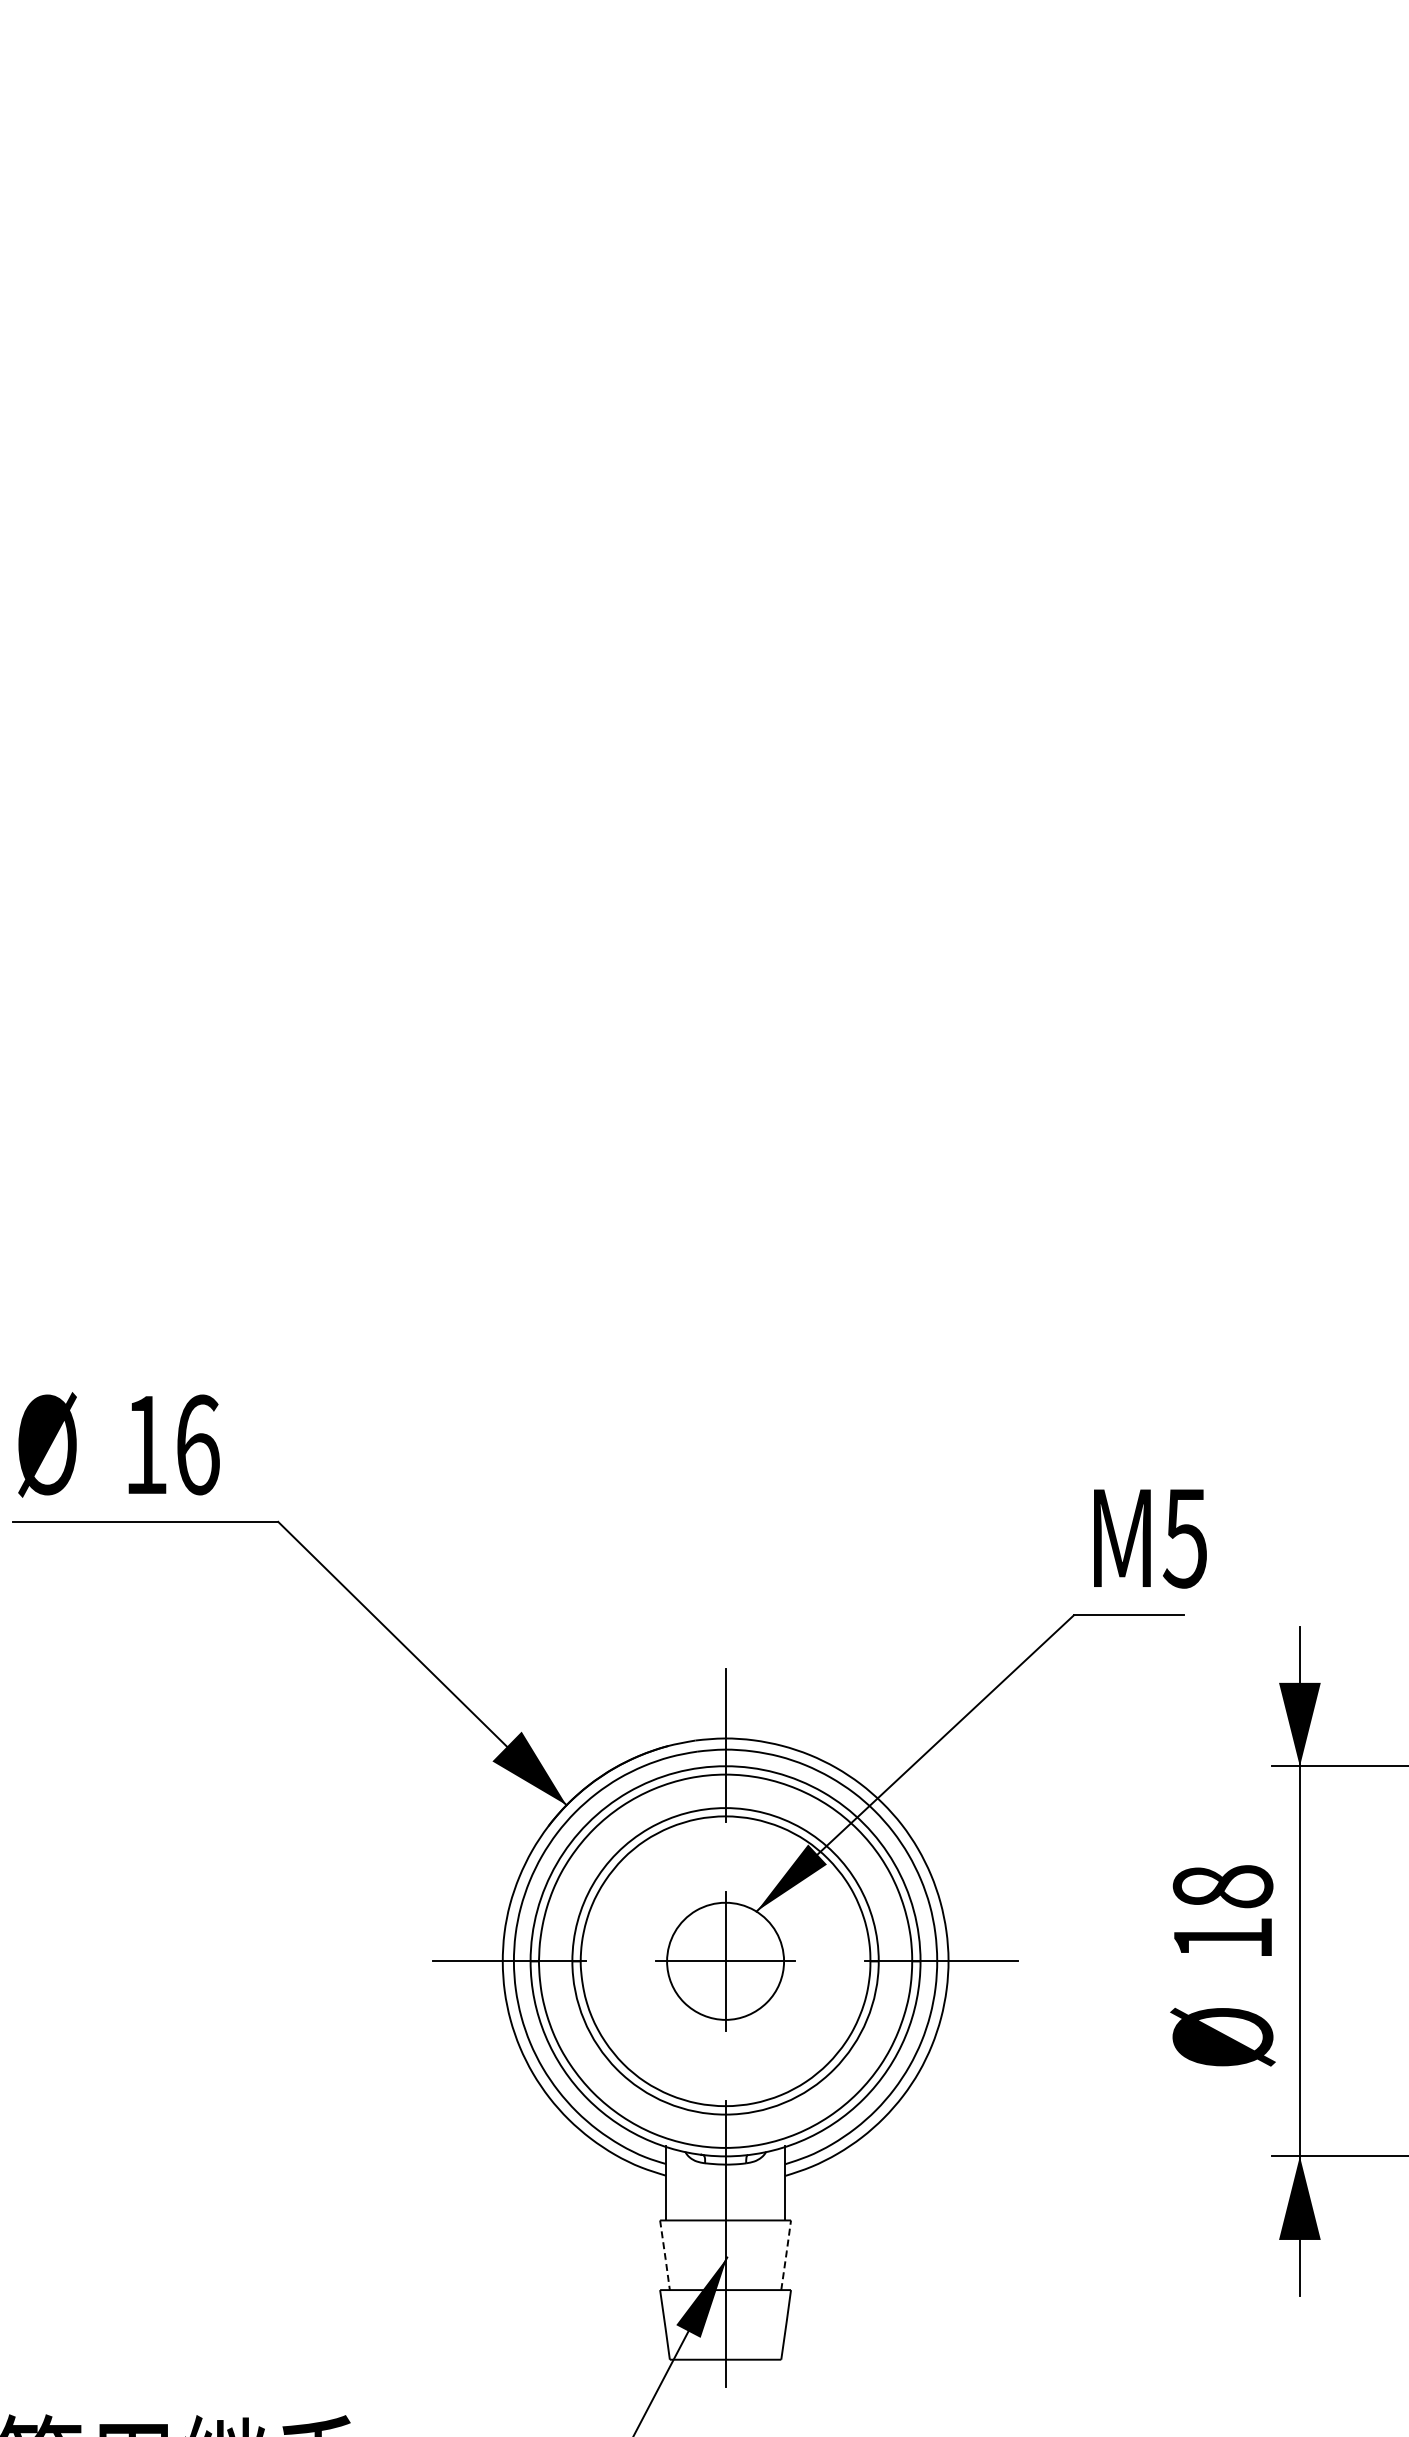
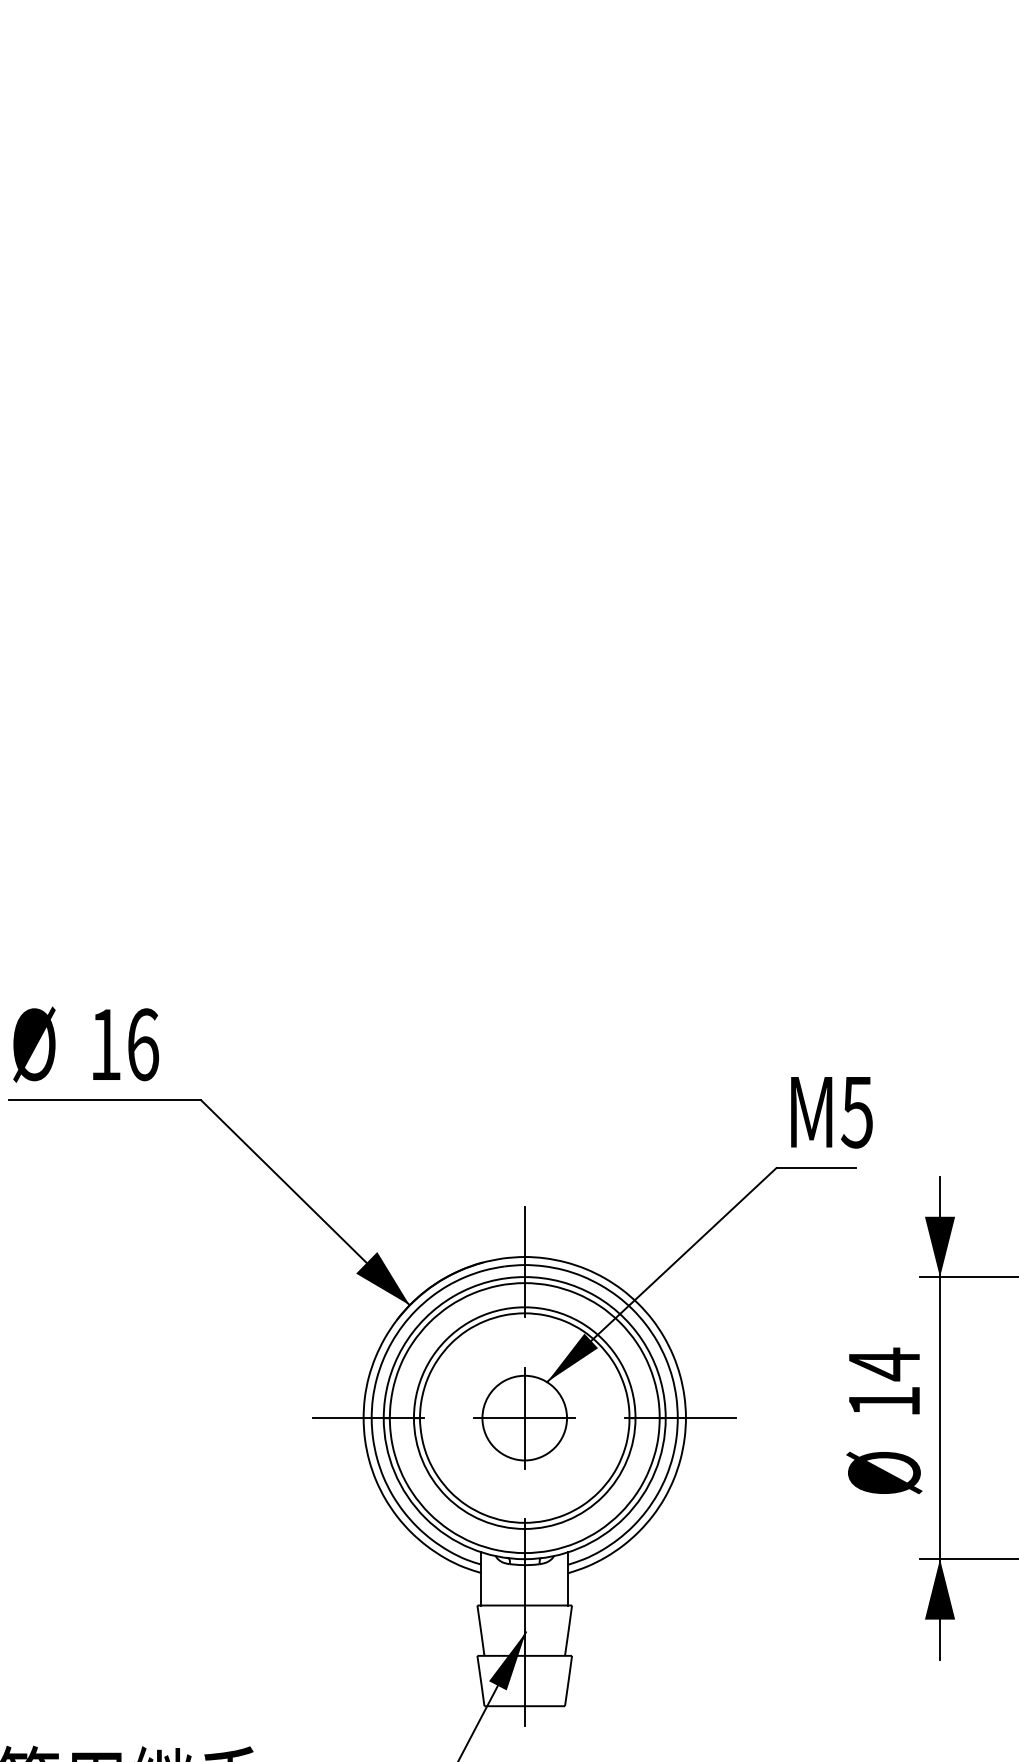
text: (1222, 1886) -> (884, 1364), 18 -> 14
line: (786, 2254) -> (568, 1630), dashed -> solid
line: (665, 2255) -> (481, 1630), dashed -> solid

